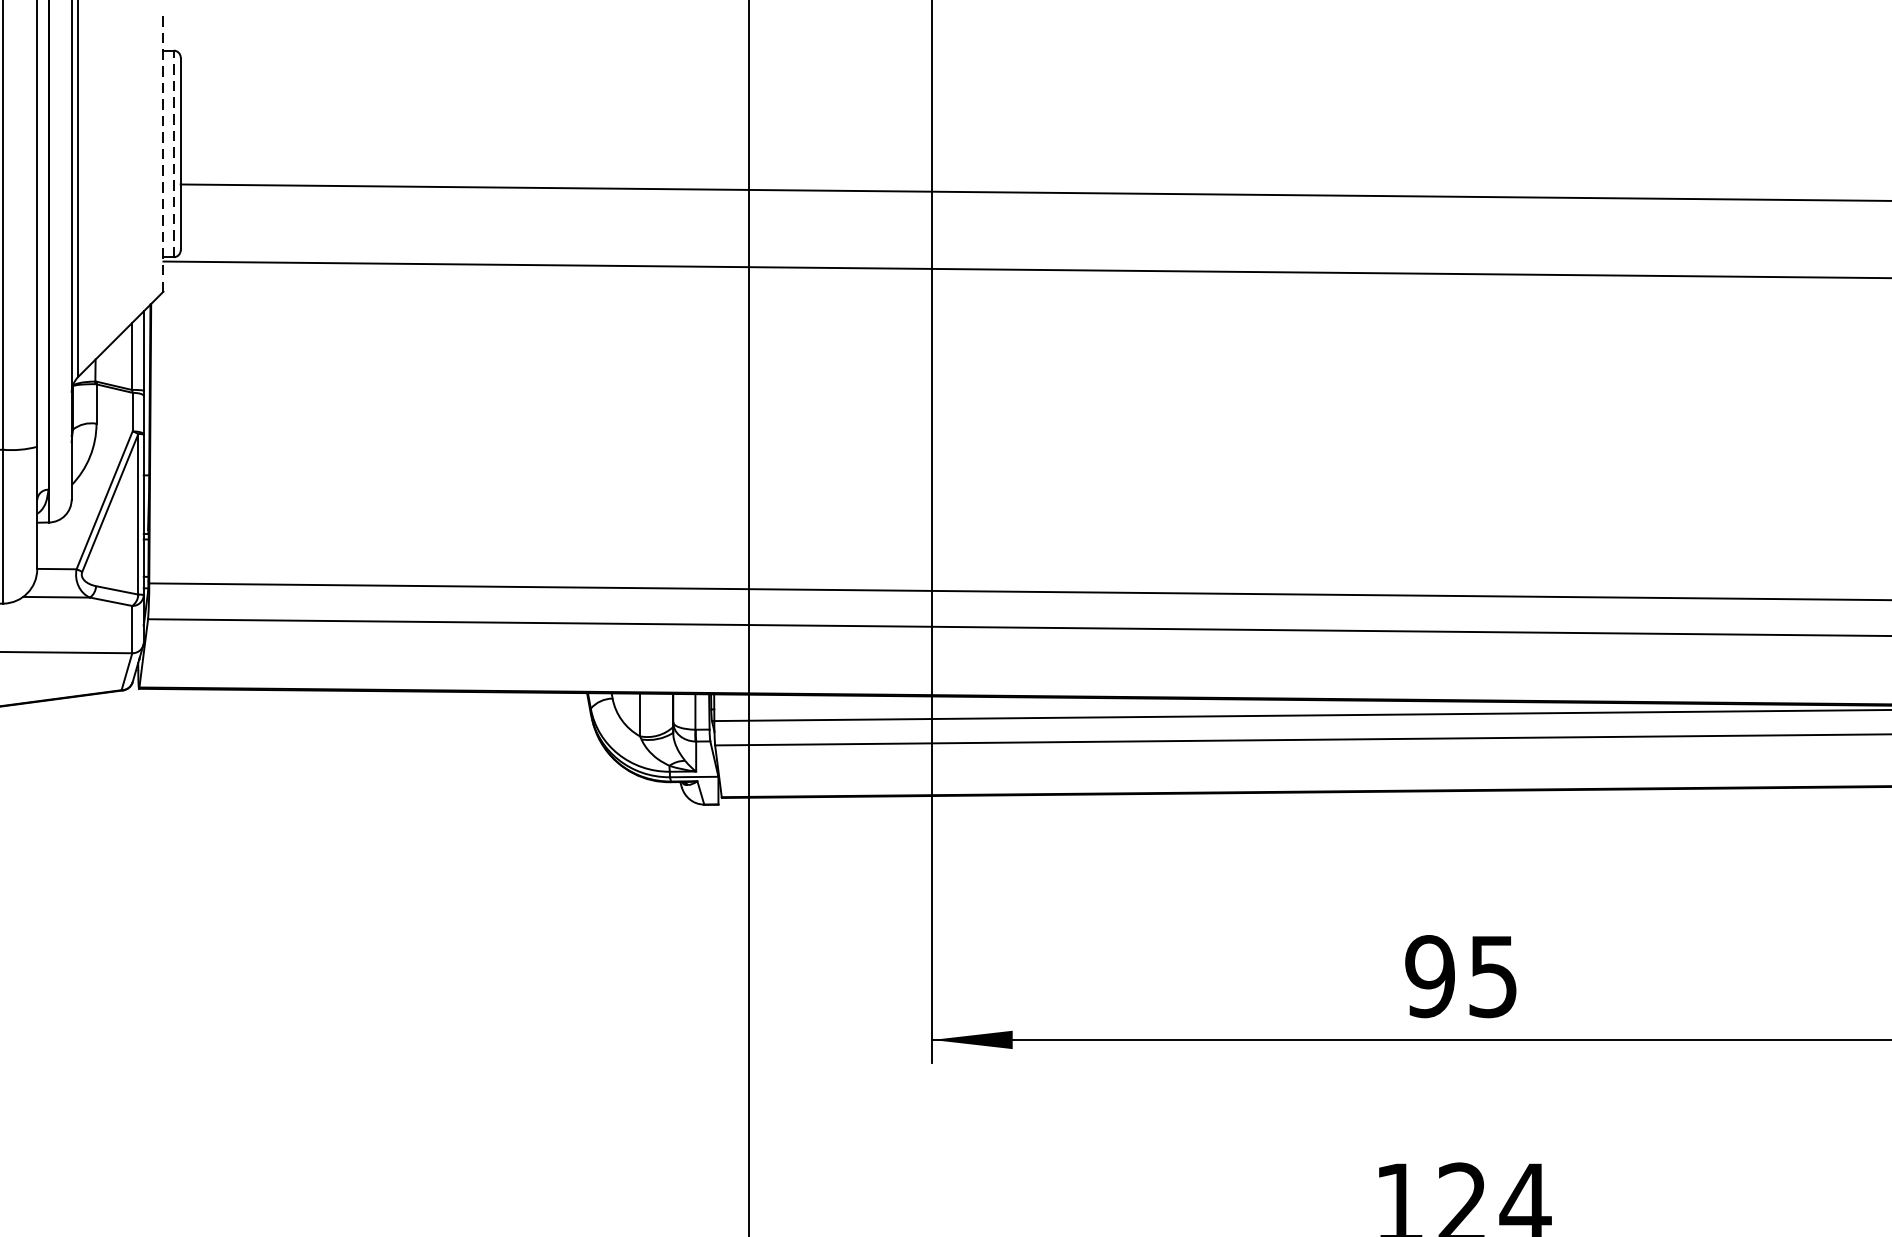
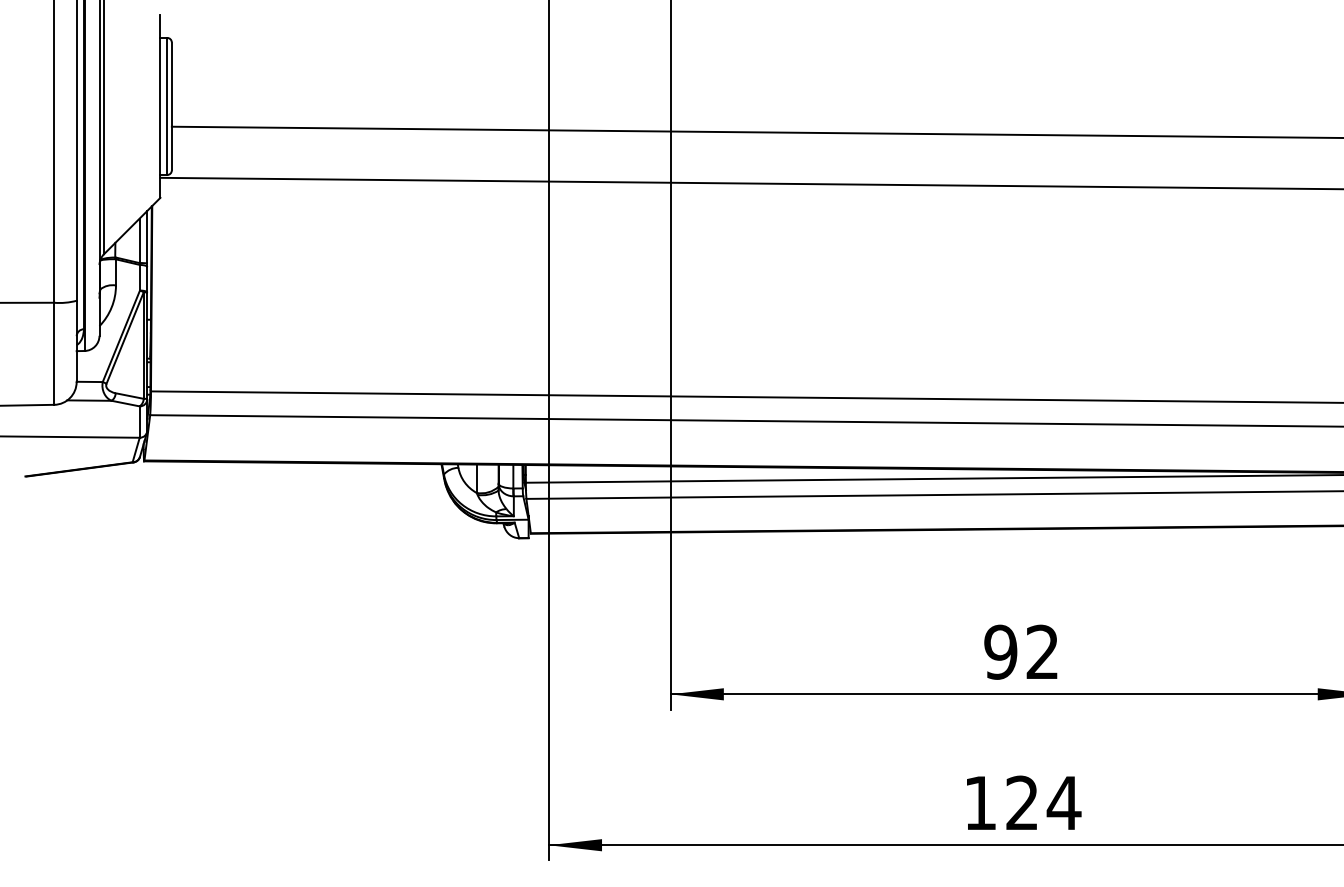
line: (163, 153) -> (160, 106), dashed -> solid
line: (174, 153) -> (167, 106), dashed -> solid
text: (1491, 975) -> (1041, 651), 95 -> 92

